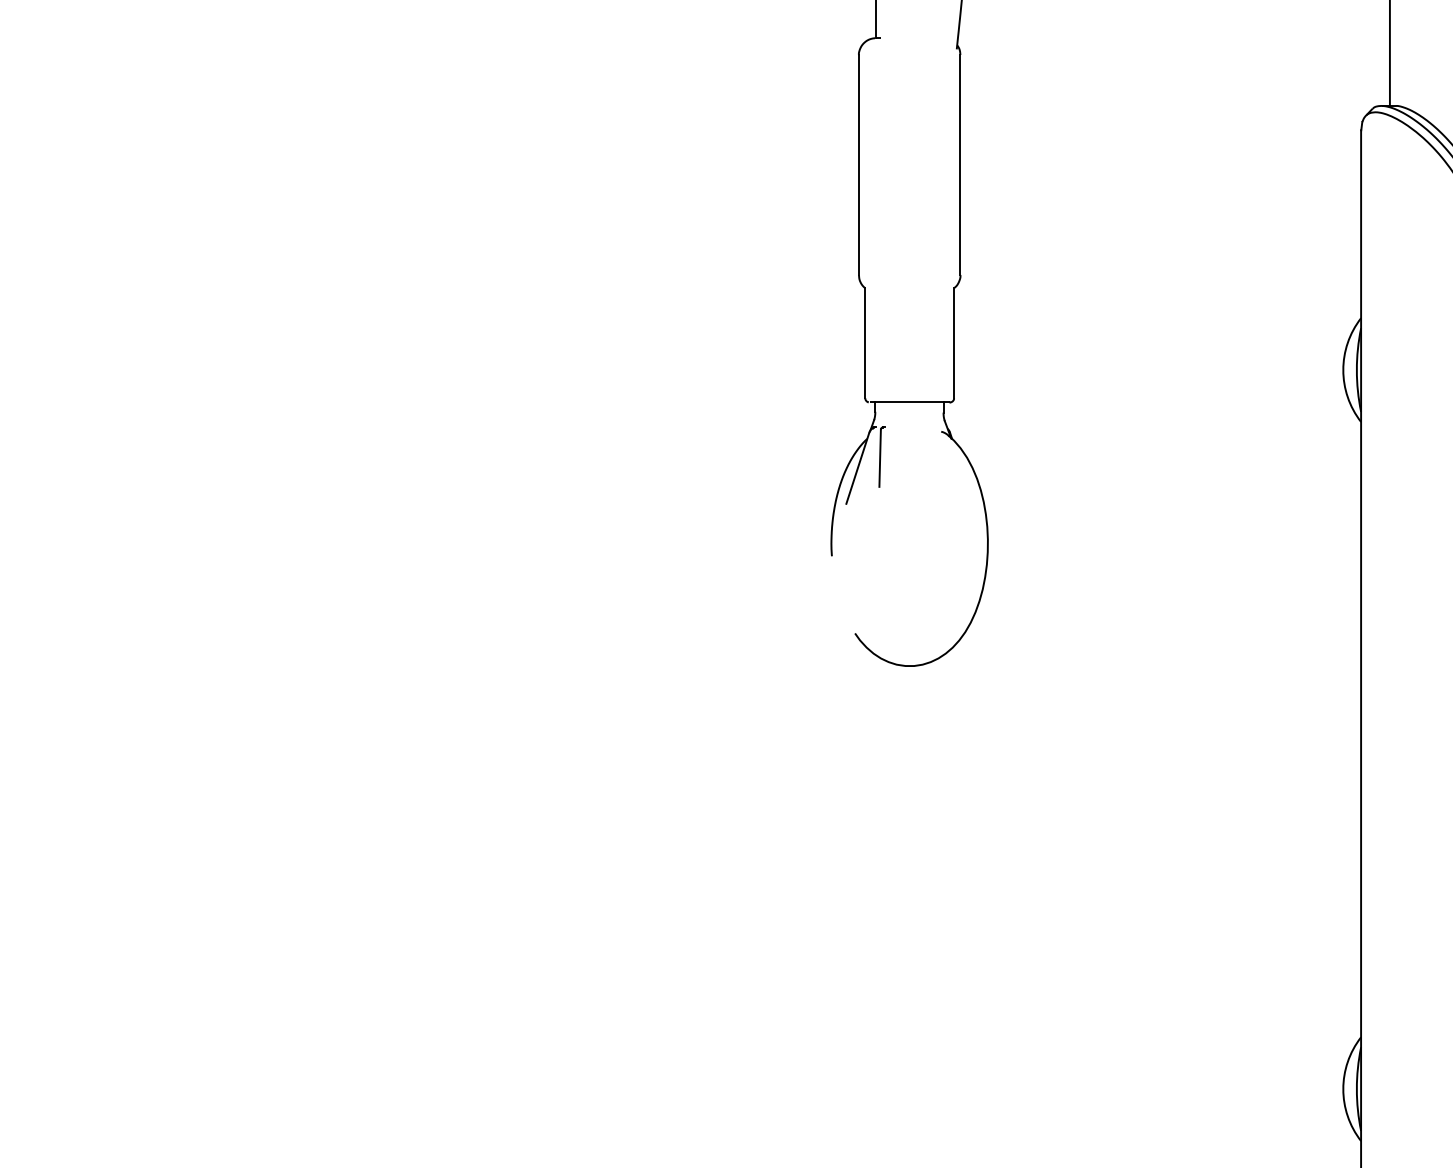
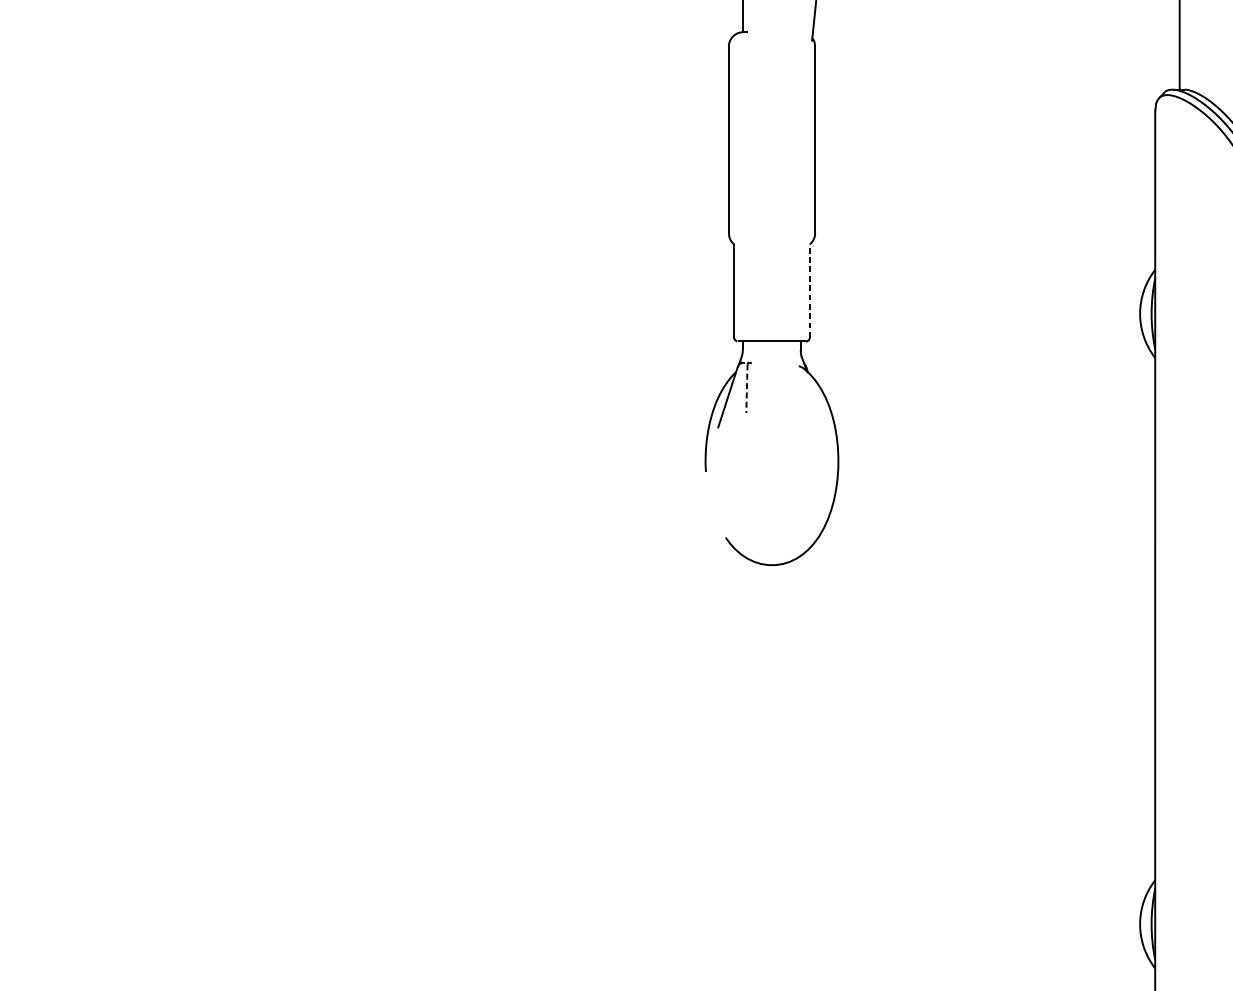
line: (954, 343) -> (810, 291), solid -> dashed
line: (880, 458) -> (747, 388), solid -> dashed

